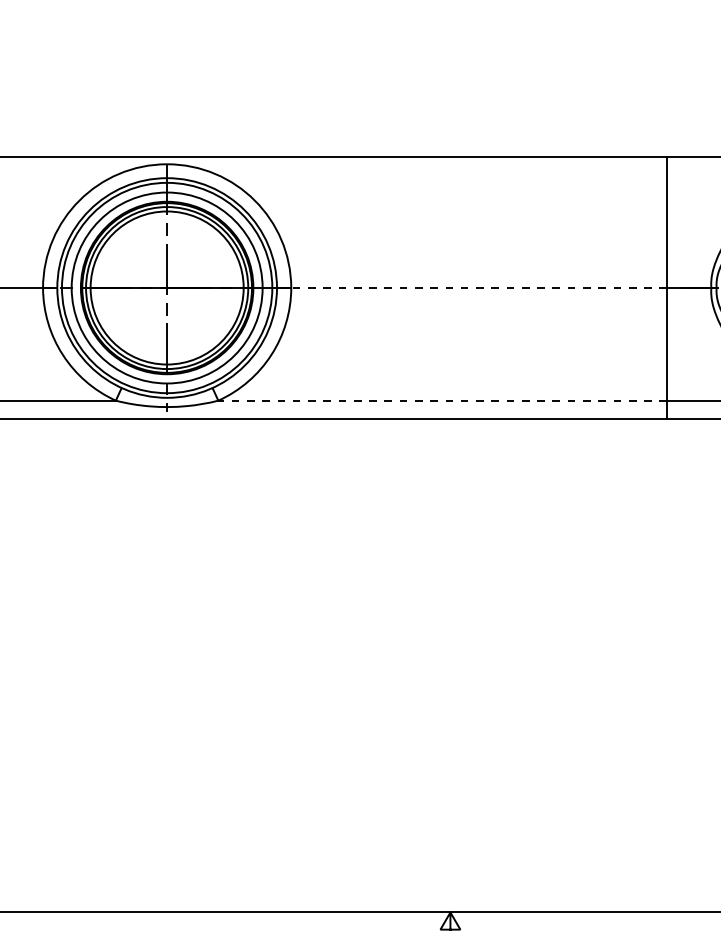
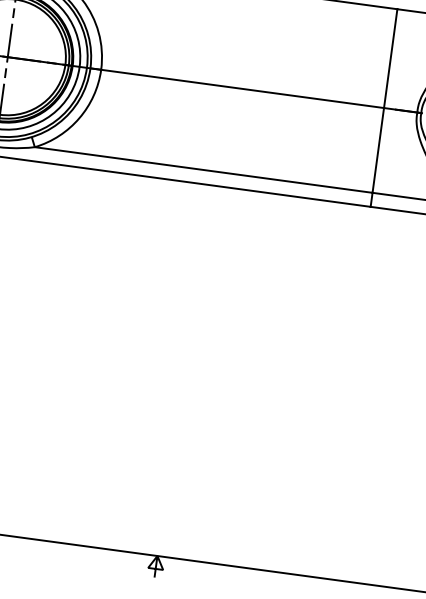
line: (479, 288) -> (242, 89), dashed -> solid
line: (442, 400) -> (203, 169), dashed -> solid

